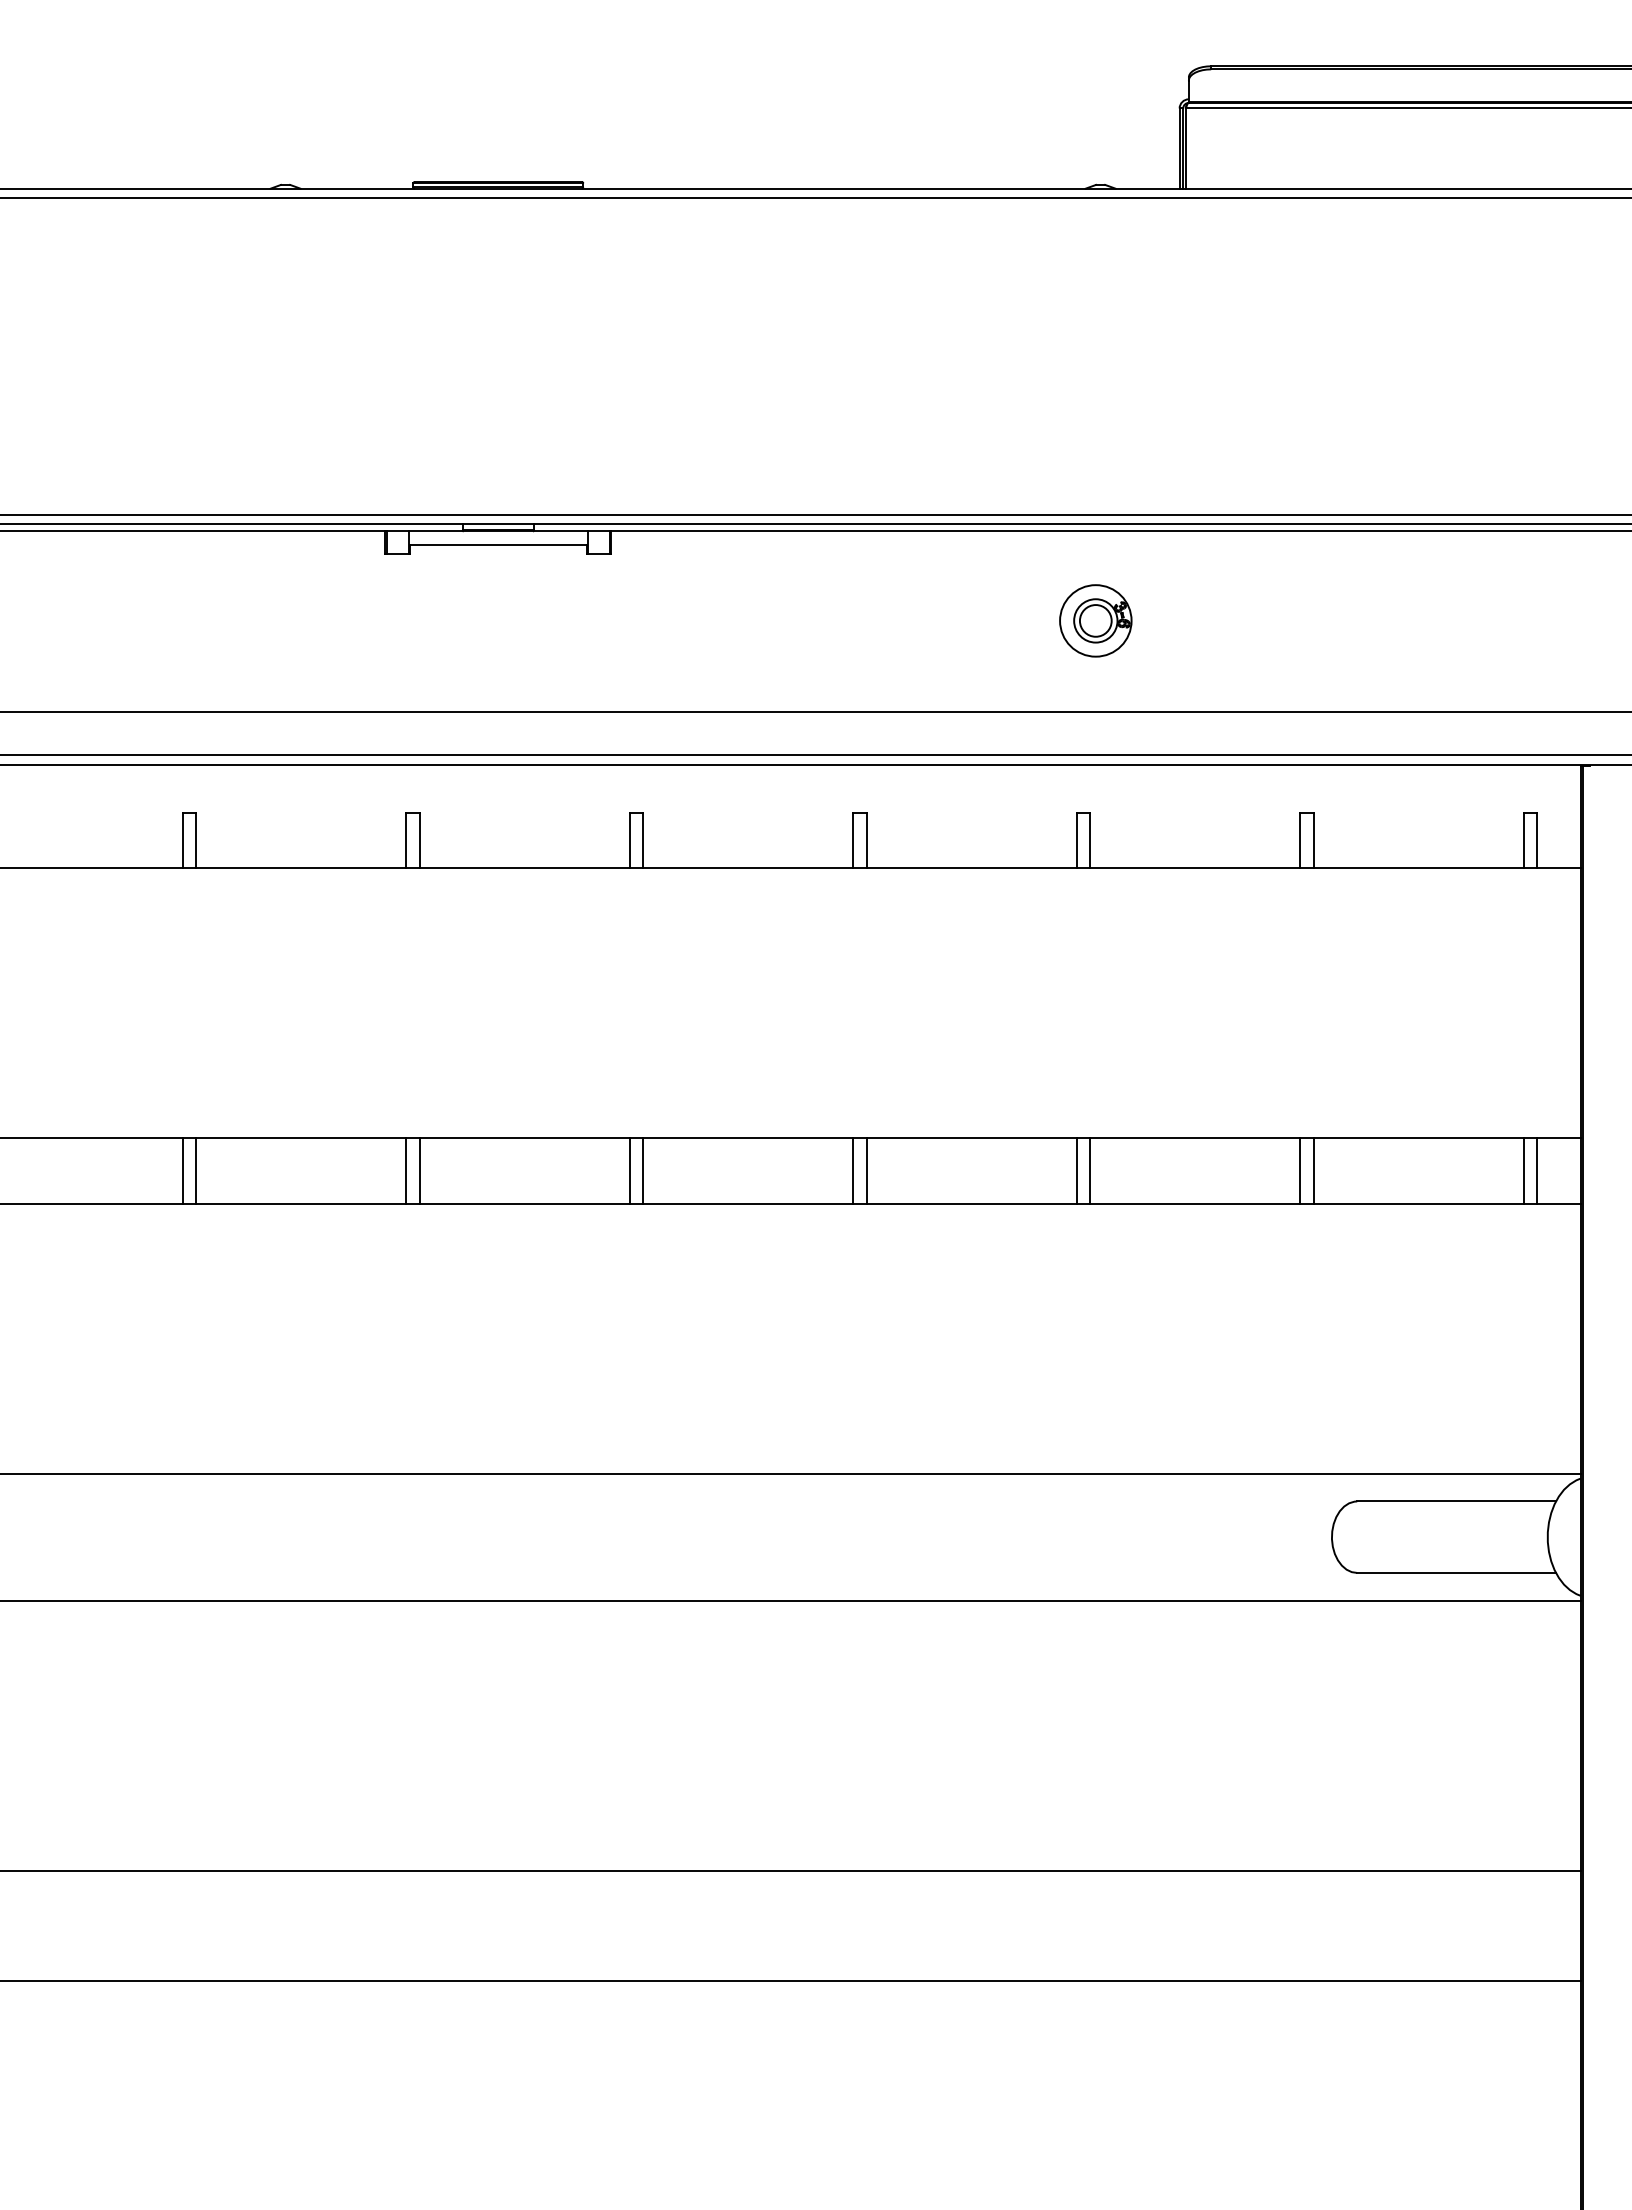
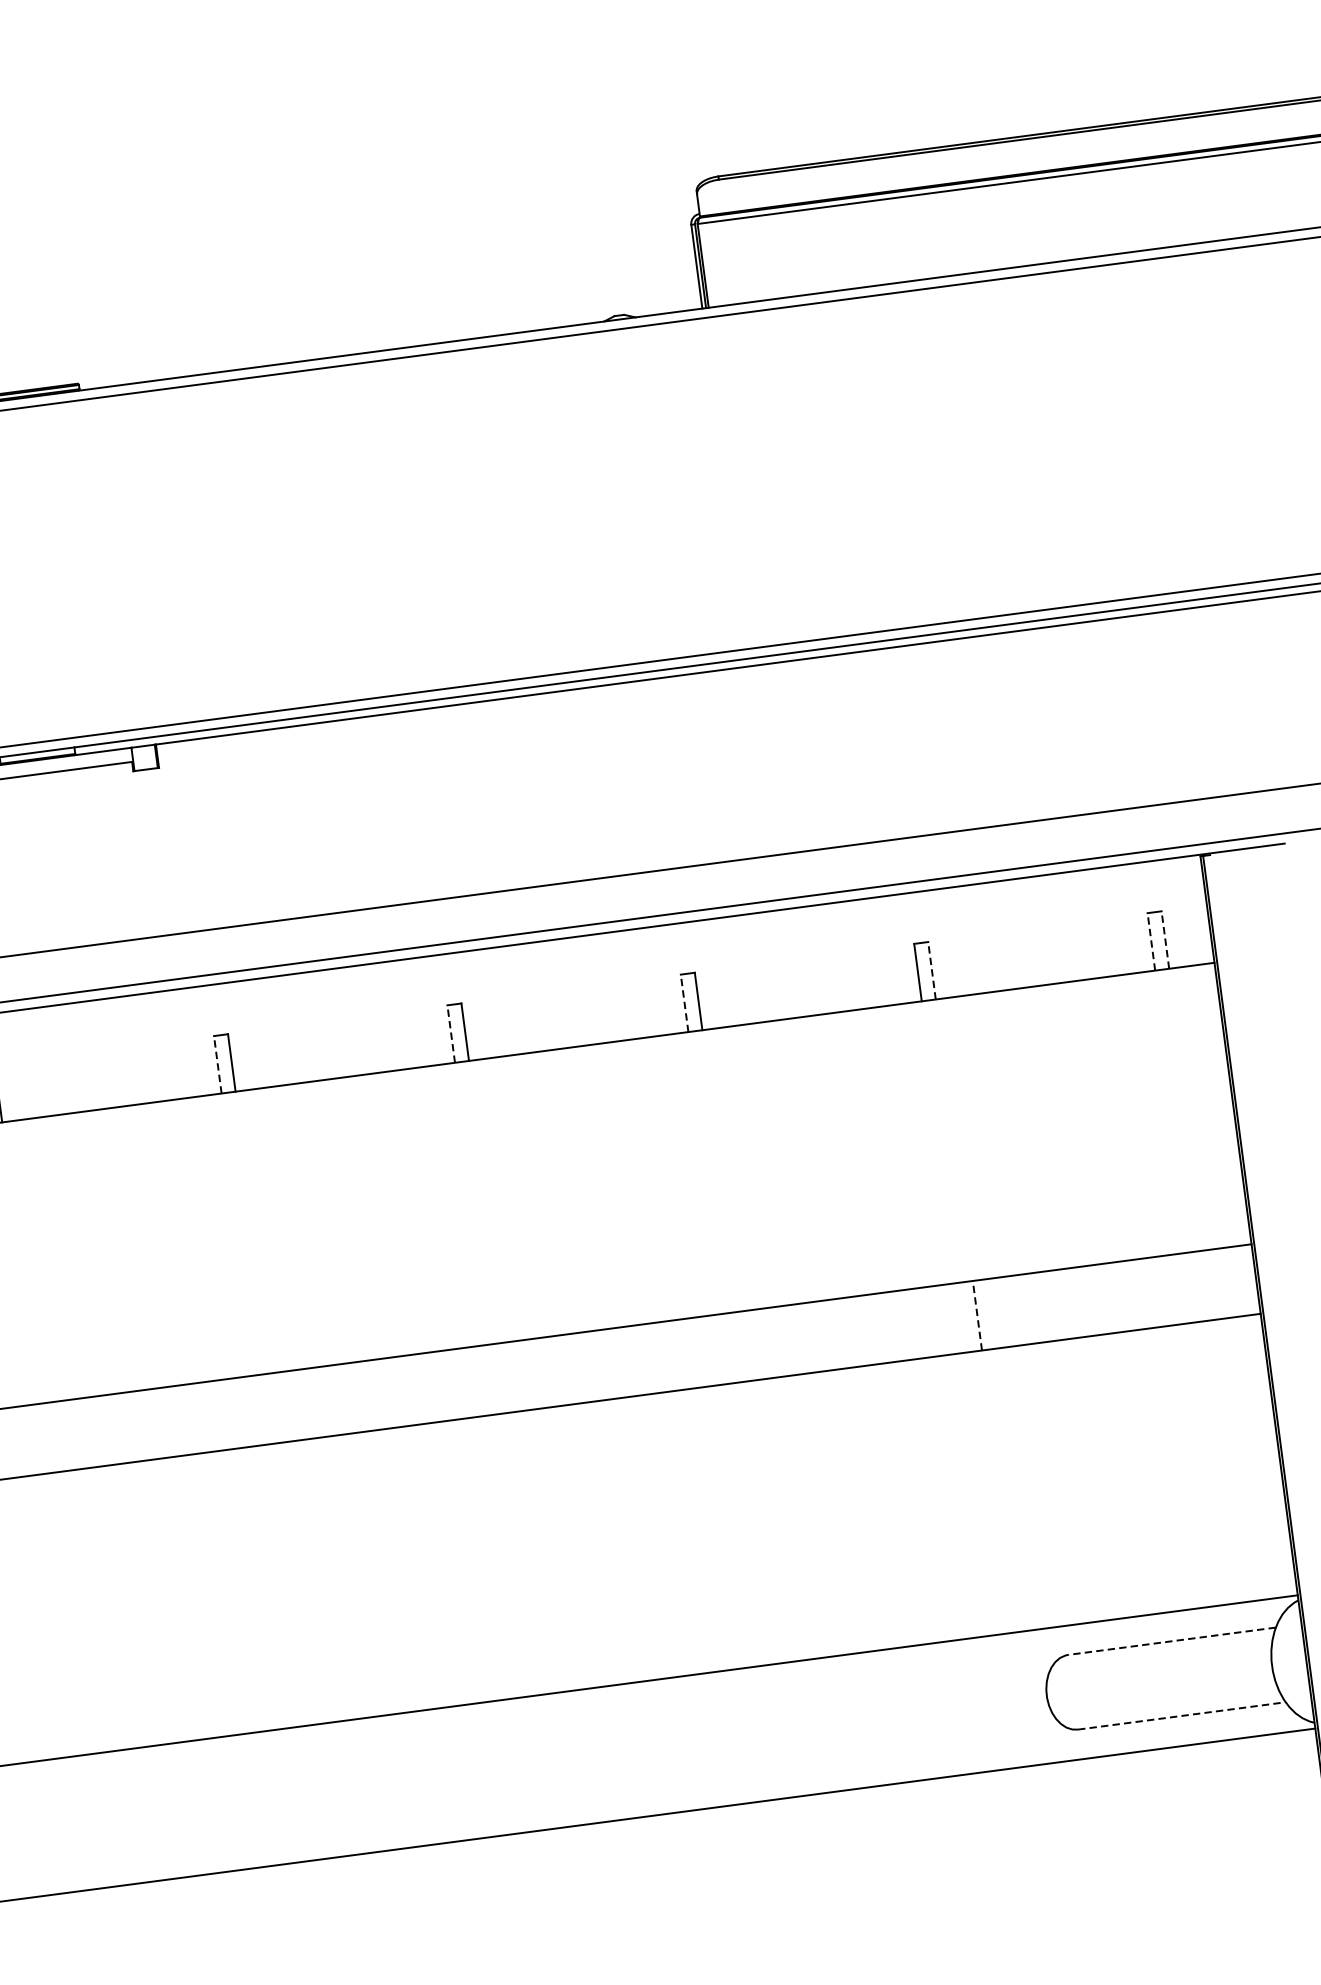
part: (1095, 620) -> (673, 771), removed
line: (629, 840) -> (217, 1064), solid -> dashed
line: (853, 840) -> (451, 1034), solid -> dashed
line: (1076, 840) -> (684, 1003), solid -> dashed
line: (1313, 840) -> (931, 970), solid -> dashed
line: (1523, 840) -> (1151, 941), solid -> dashed
line: (1537, 840) -> (1165, 939), solid -> dashed
line: (406, 1170) -> (30, 1440), removed
line: (419, 1170) -> (43, 1438), removed
line: (629, 1170) -> (262, 1409), removed
line: (643, 1170) -> (277, 1407), removed
line: (853, 1170) -> (496, 1378), removed
line: (866, 1170) -> (510, 1376), removed
line: (1076, 1170) -> (729, 1347), removed
line: (1090, 1170) -> (744, 1346), removed
line: (1300, 1170) -> (963, 1317), removed
line: (1313, 1170) -> (977, 1315), solid -> dashed
line: (1523, 1170) -> (1196, 1286), removed
line: (1537, 1170) -> (1211, 1284), removed
line: (1456, 1501) -> (1171, 1641), solid -> dashed
line: (1457, 1572) -> (1182, 1715), solid -> dashed

